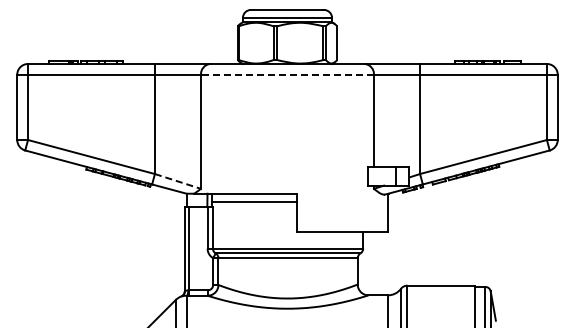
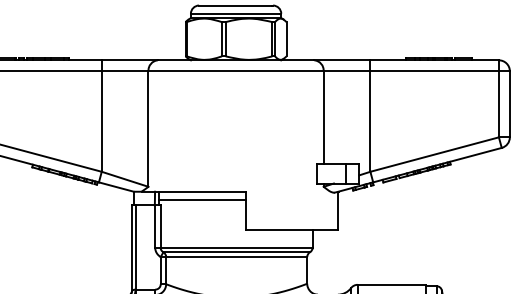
line: (286, 74) -> (235, 70), dashed -> solid
line: (178, 181) -> (125, 179), dashed -> solid

